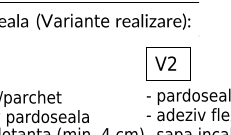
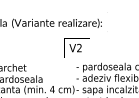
text: (167, 62) -> (76, 47), moved

